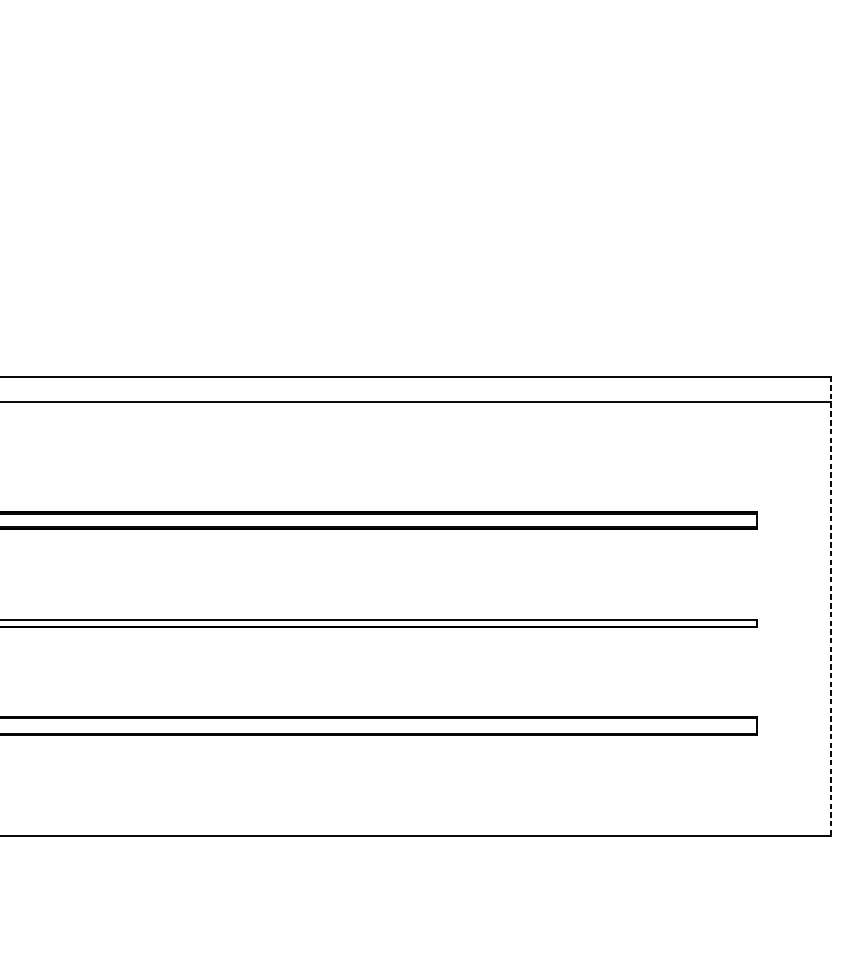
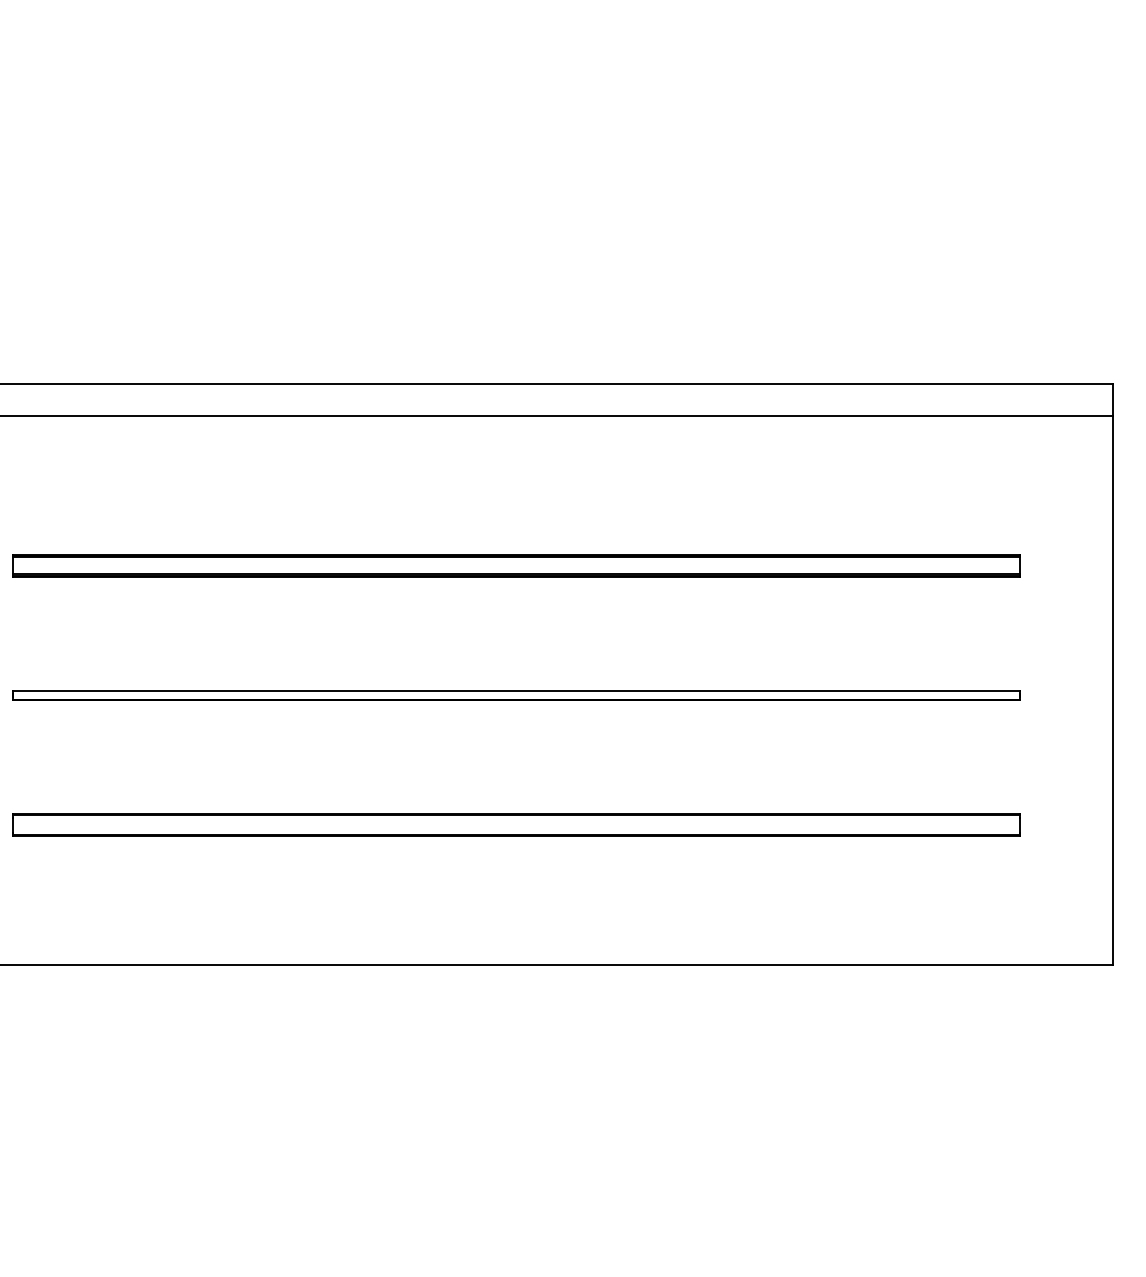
line: (830, 606) -> (1112, 674), dashed -> solid

